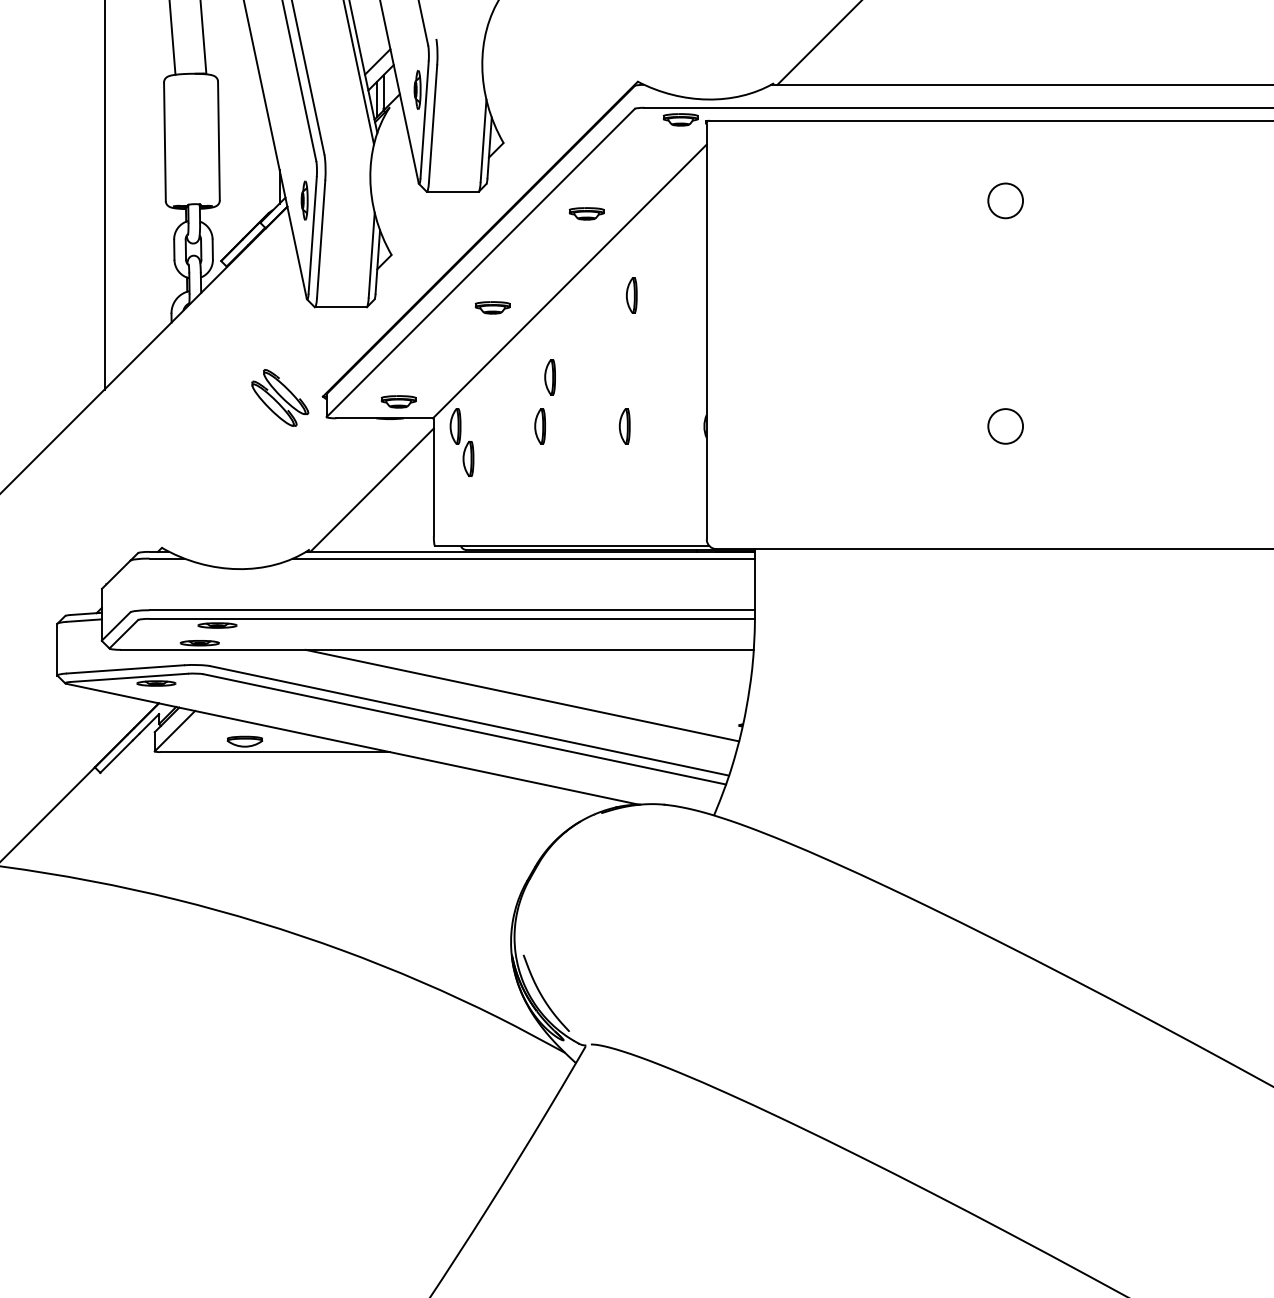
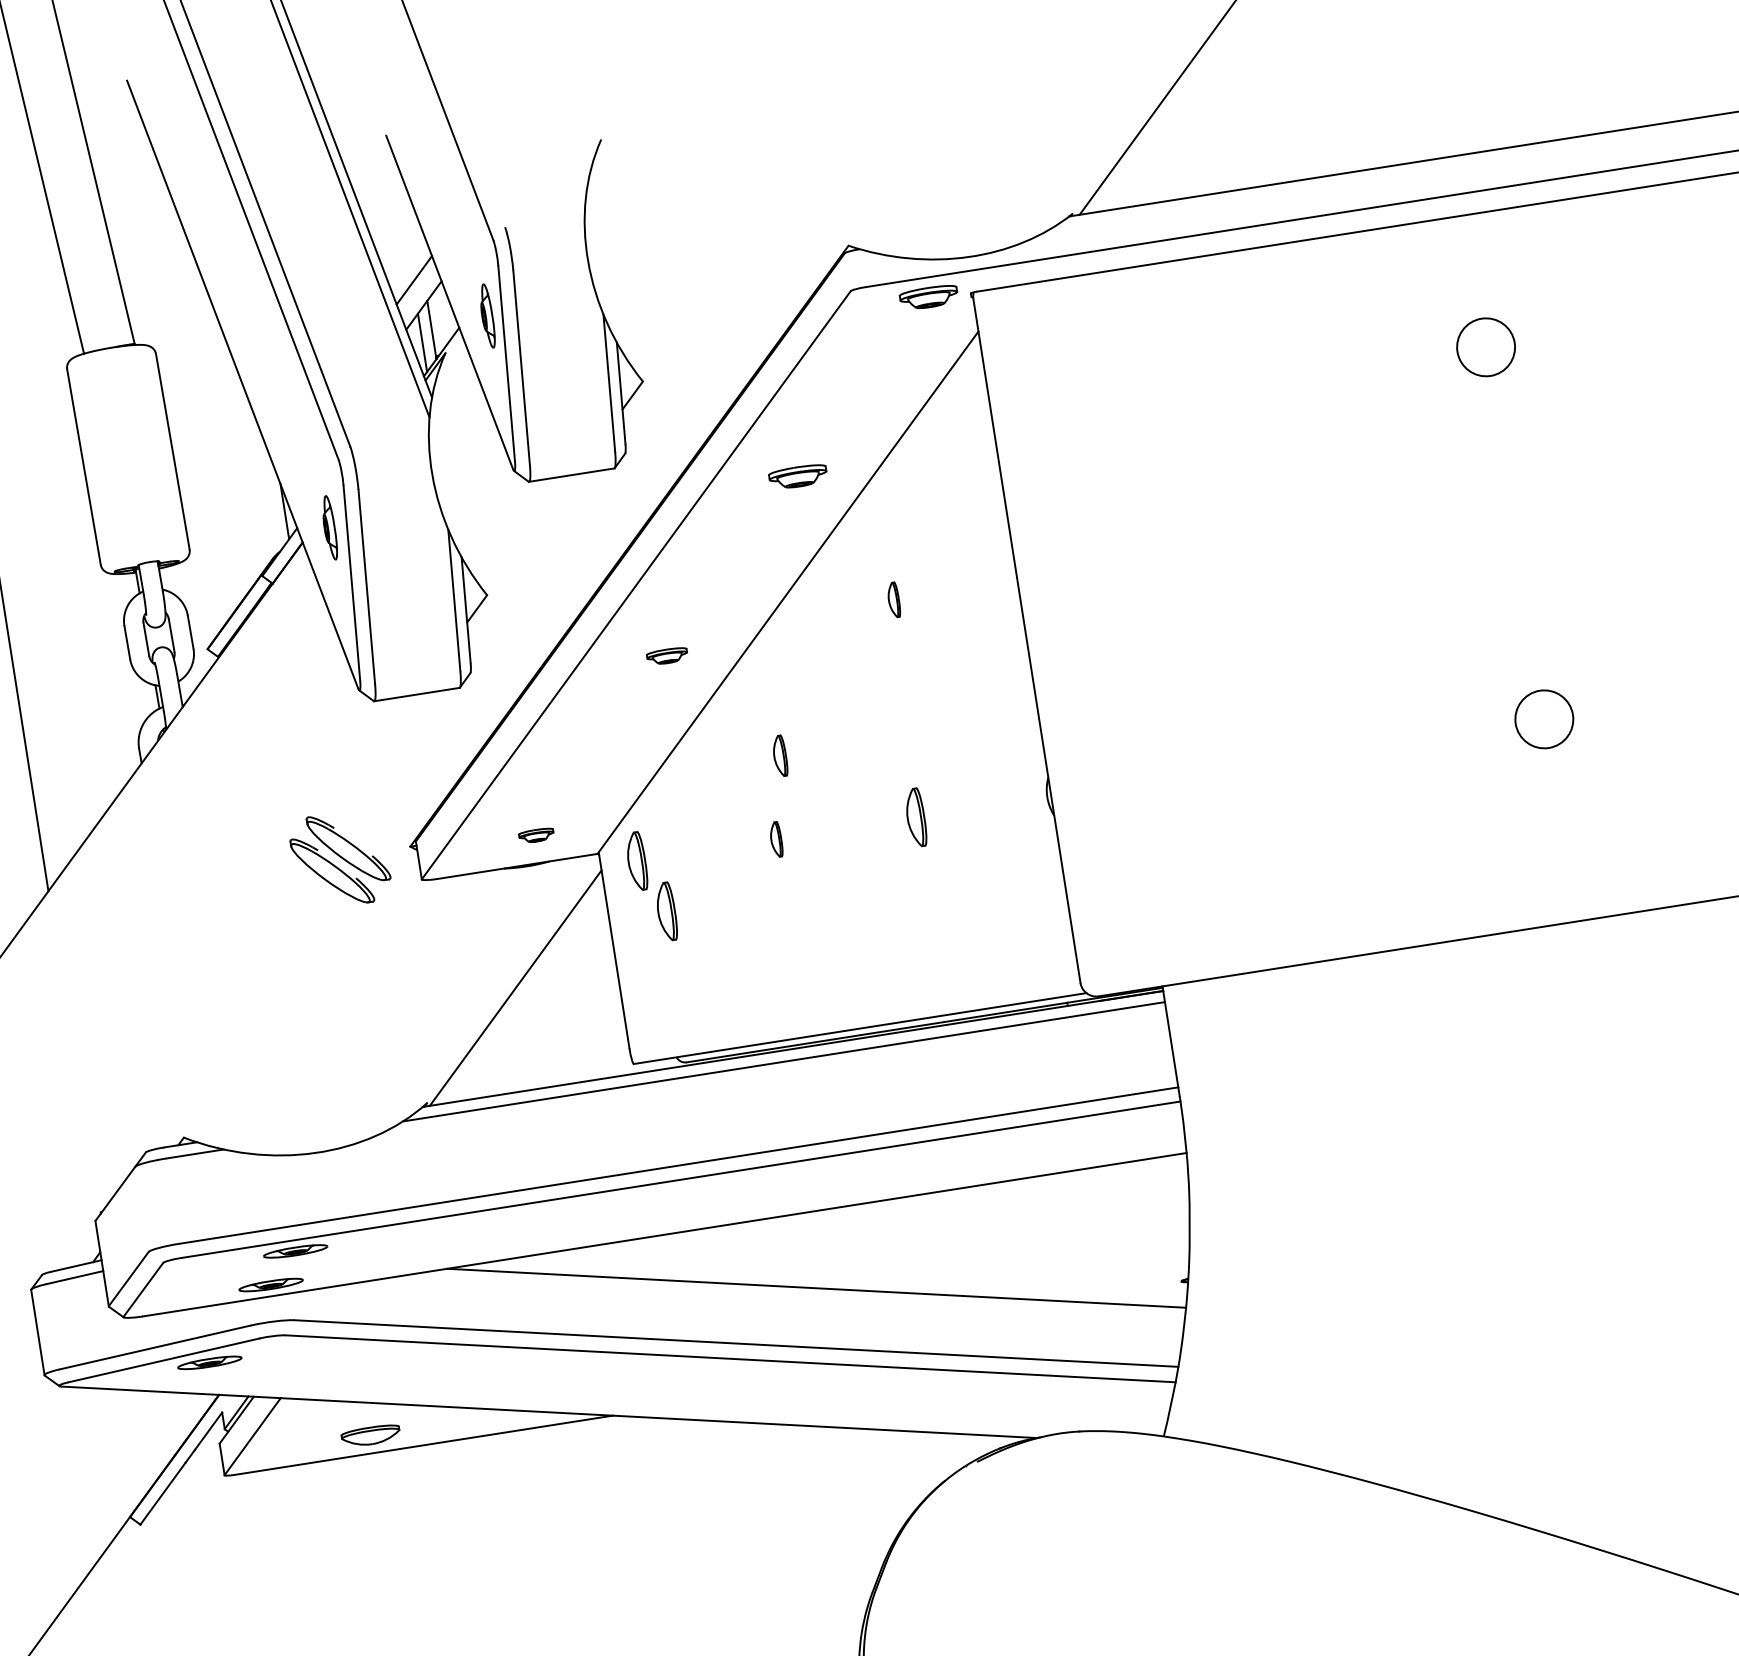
part: (631, 295) -> (893, 600), size x0.6
part: (492, 307) -> (667, 655), size x0.7
part: (549, 377) -> (779, 756), size x0.7
part: (398, 401) -> (536, 835), size x0.6
part: (539, 426) -> (775, 839), size x0.6

